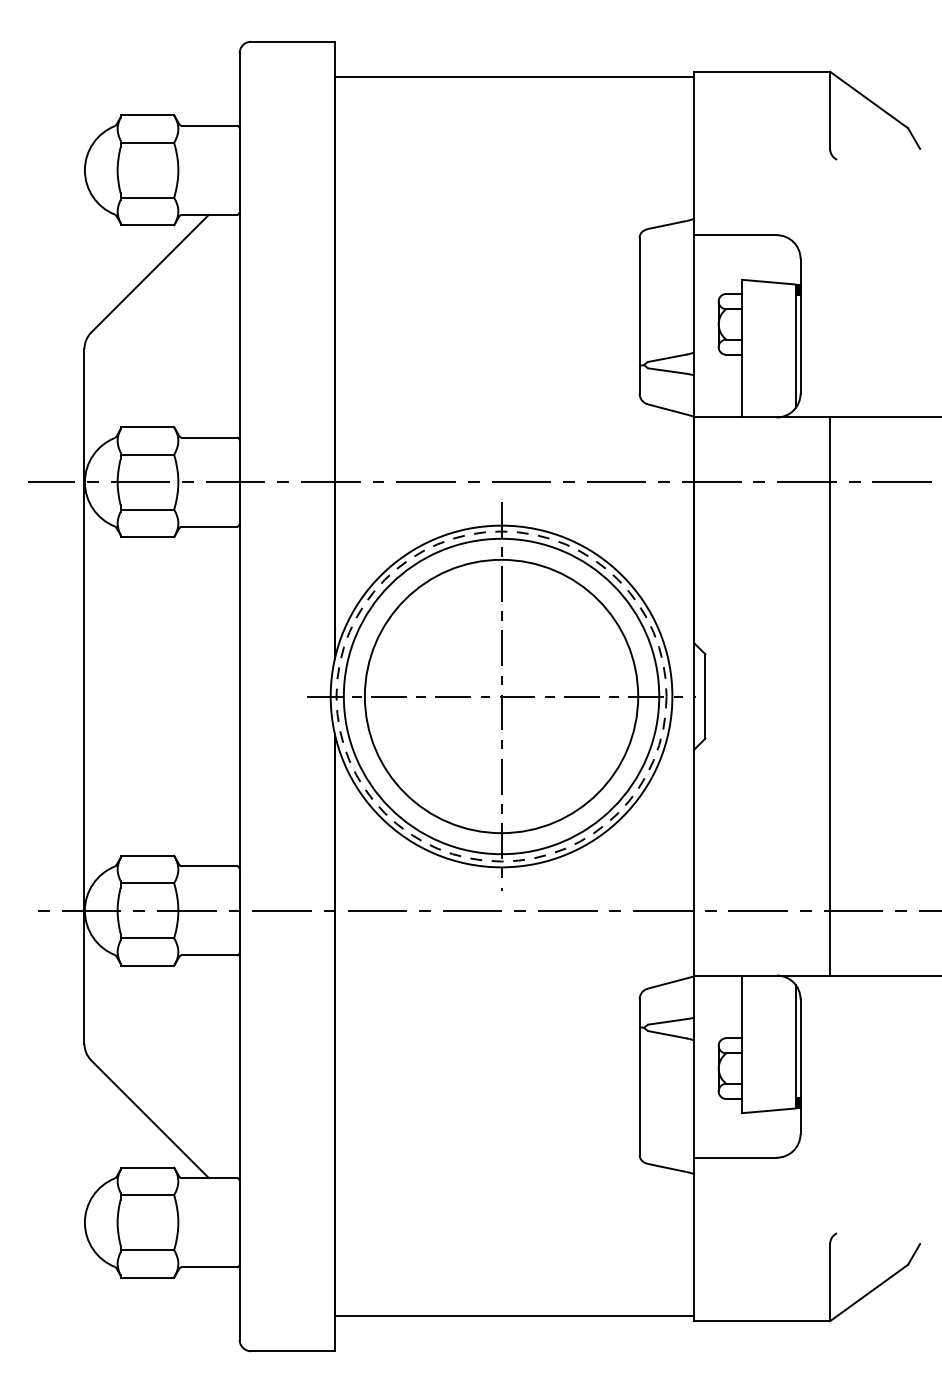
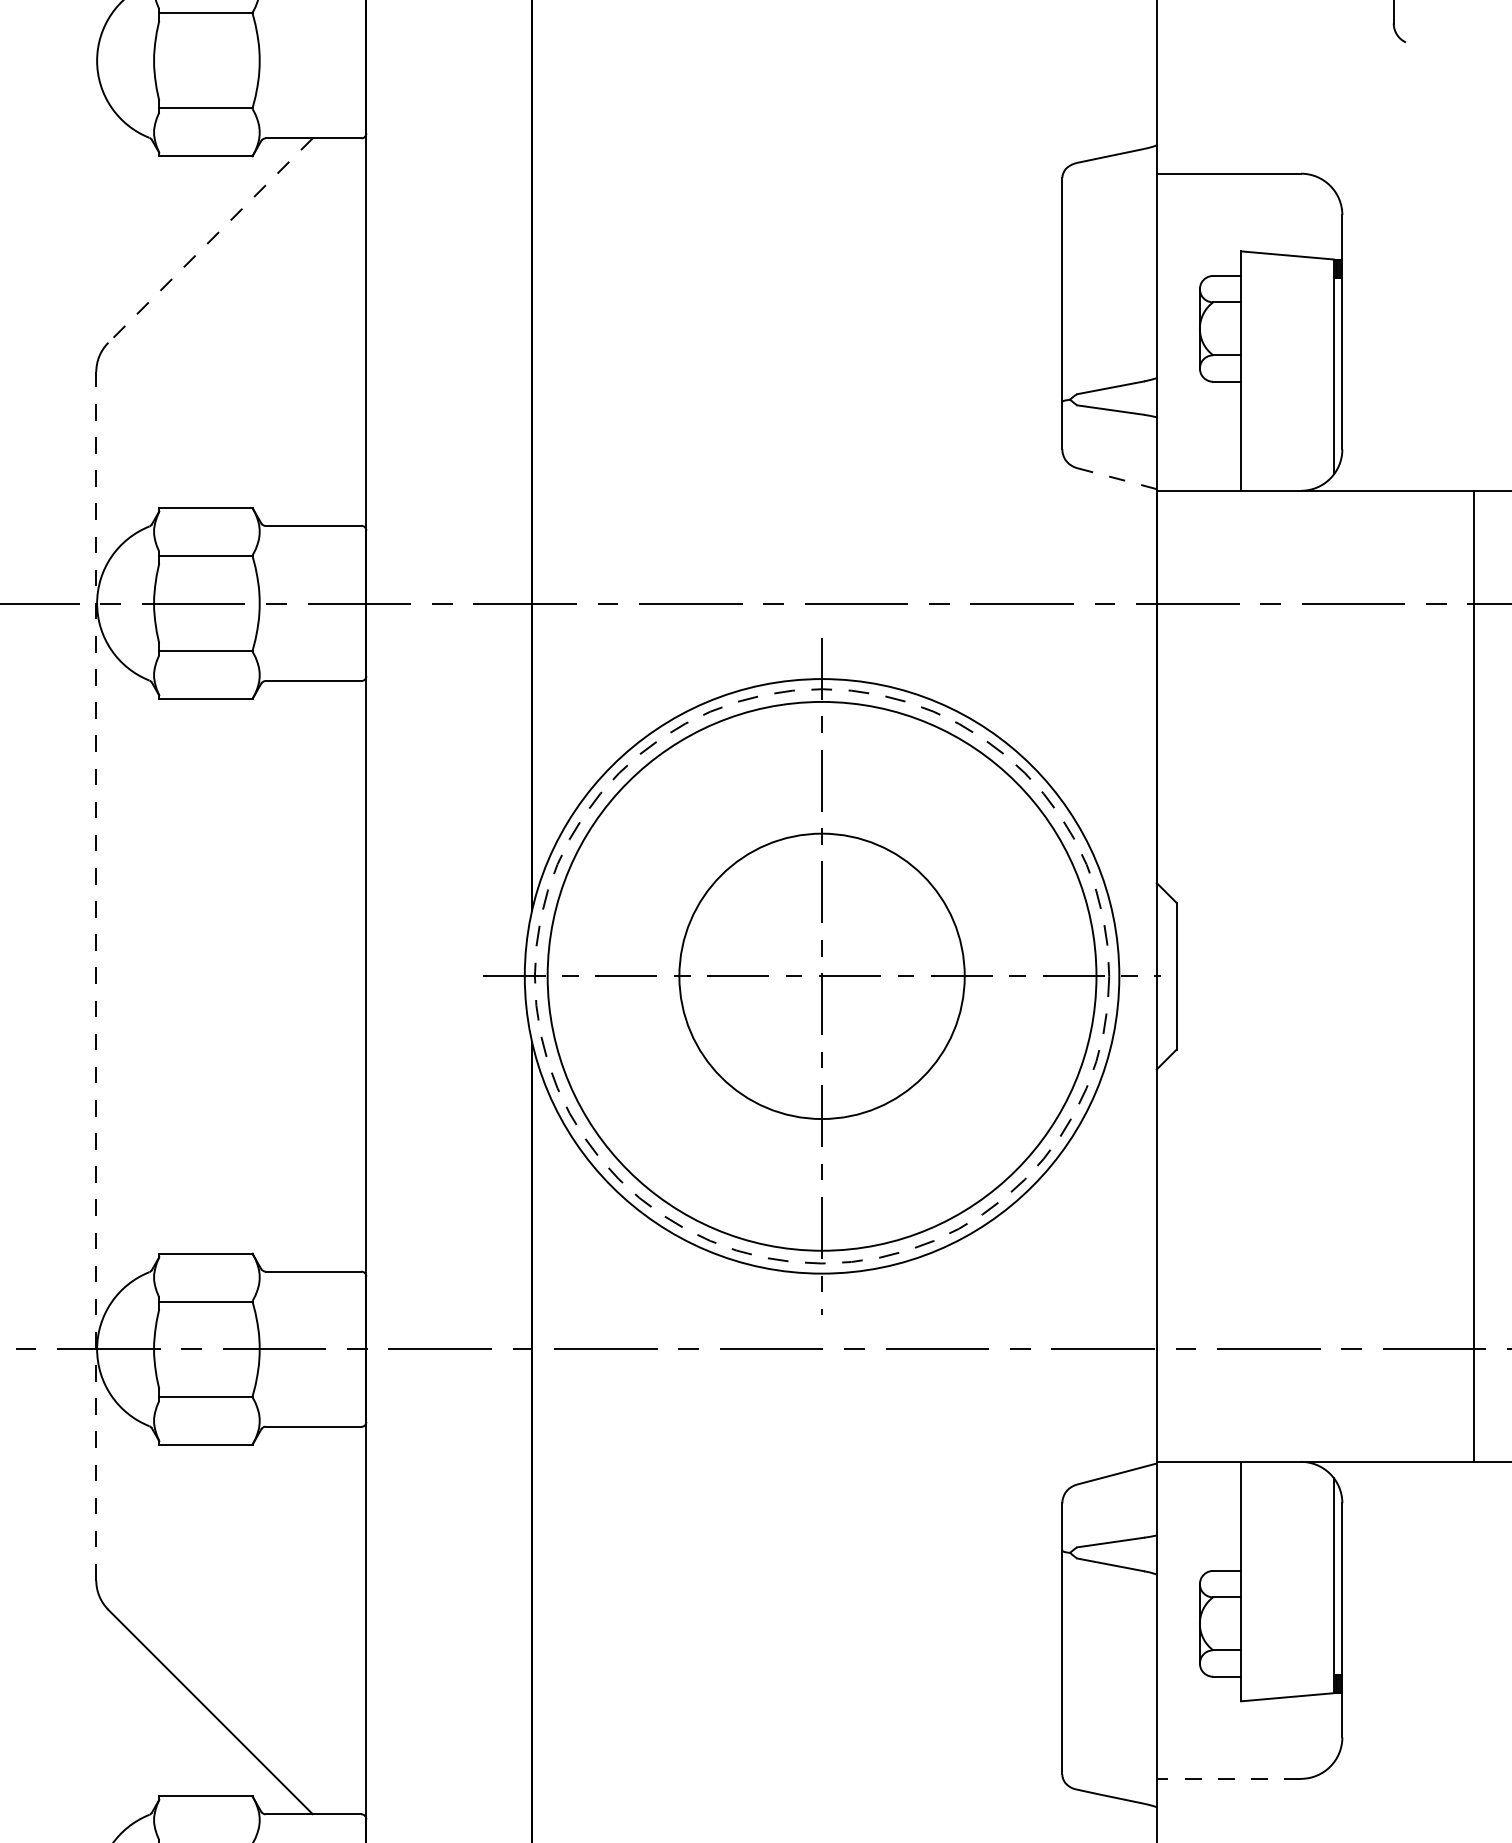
line: (149, 274) -> (209, 242), solid -> dashed
line: (671, 410) -> (1117, 478), solid -> dashed
line: (84, 695) -> (96, 974), solid -> dashed
circle: (501, 696) -> (821, 976), size x0.6
line: (830, 696) -> (1474, 976), moved
line: (734, 1157) -> (1227, 1778), solid -> dashed

